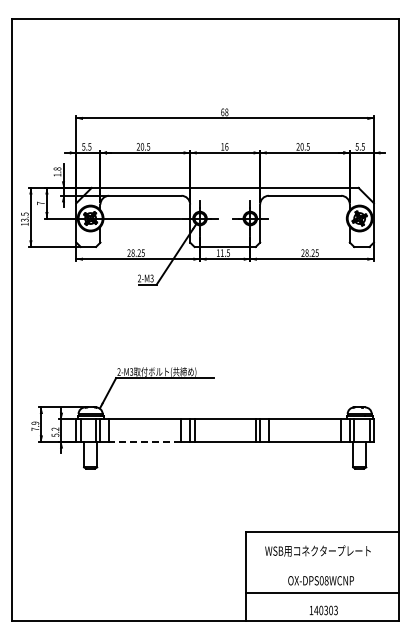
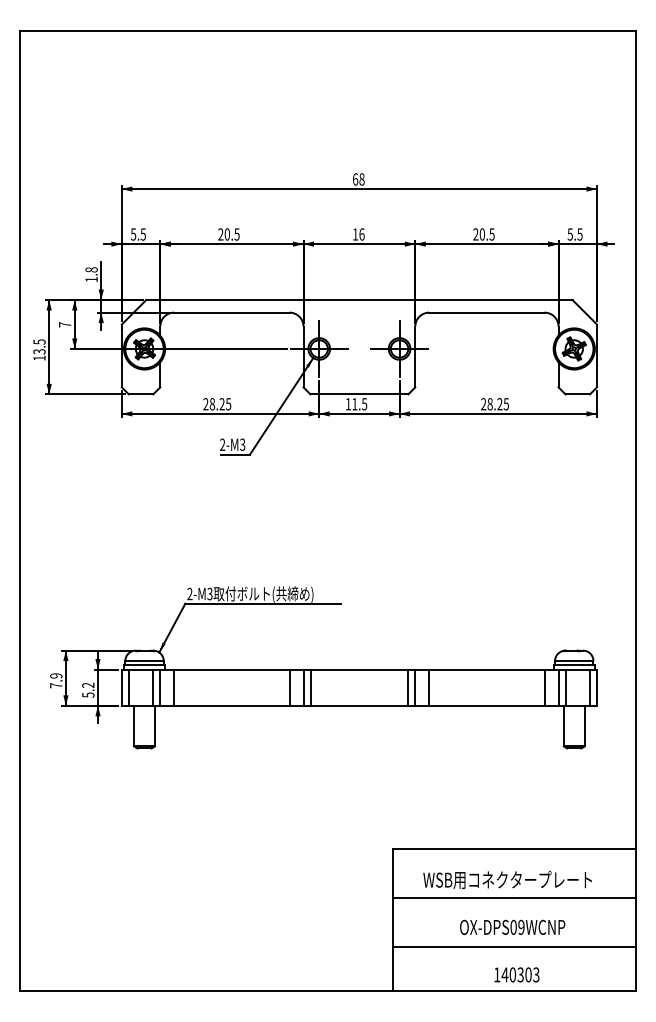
line: (144, 442) -> (230, 706), dashed -> solid
line: (321, 562) -> (513, 898), added
text: (326, 580) -> (521, 927), OX-DPS08WCNP -> OX-DPS09WCNP

